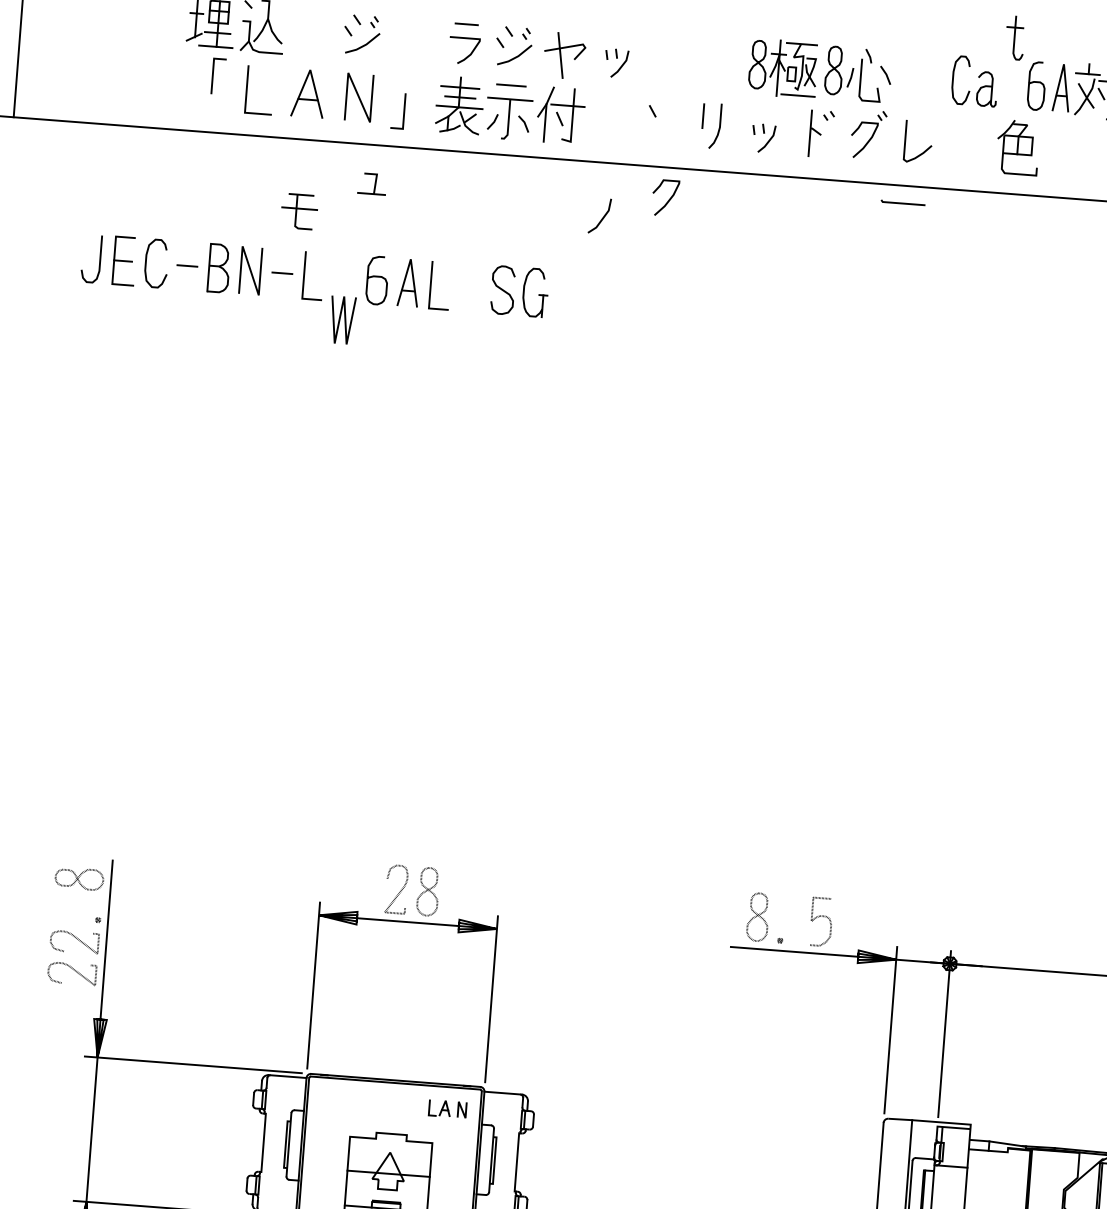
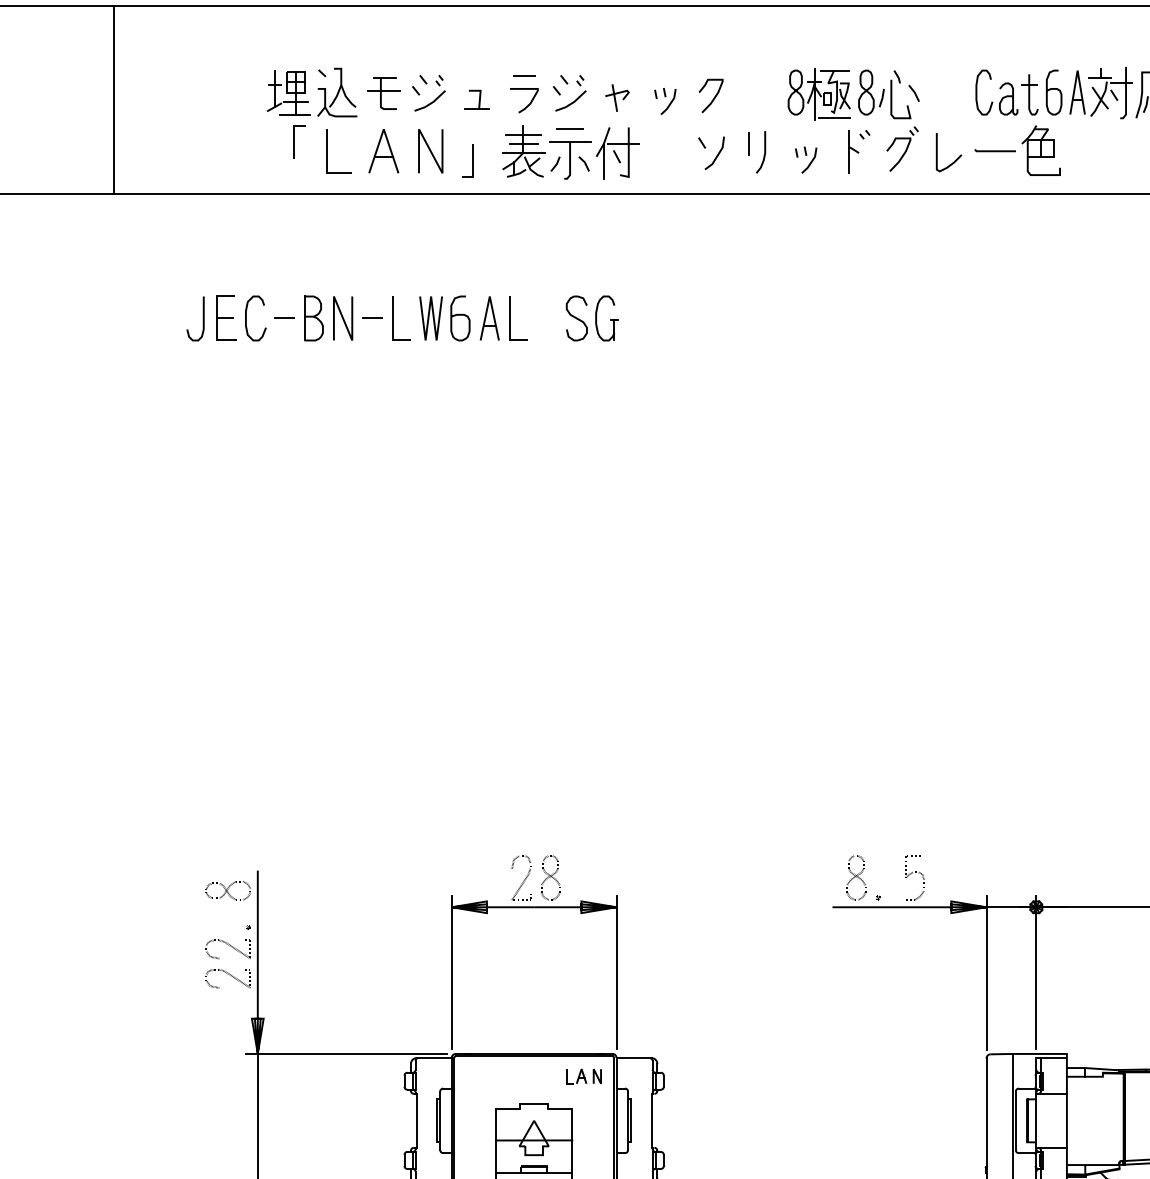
part: (1014, 37) -> (1029, 94), moved
part: (565, 55) -> (617, 97), size x0.62
part: (371, 183) -> (476, 99), moved
curve: (668, 199) -> (713, 97), moved
line: (902, 202) -> (994, 150), moved
part: (299, 211) -> (383, 93), moved
line: (601, 218) -> (716, 155), moved
line: (340, 320) -> (429, 318), moved

